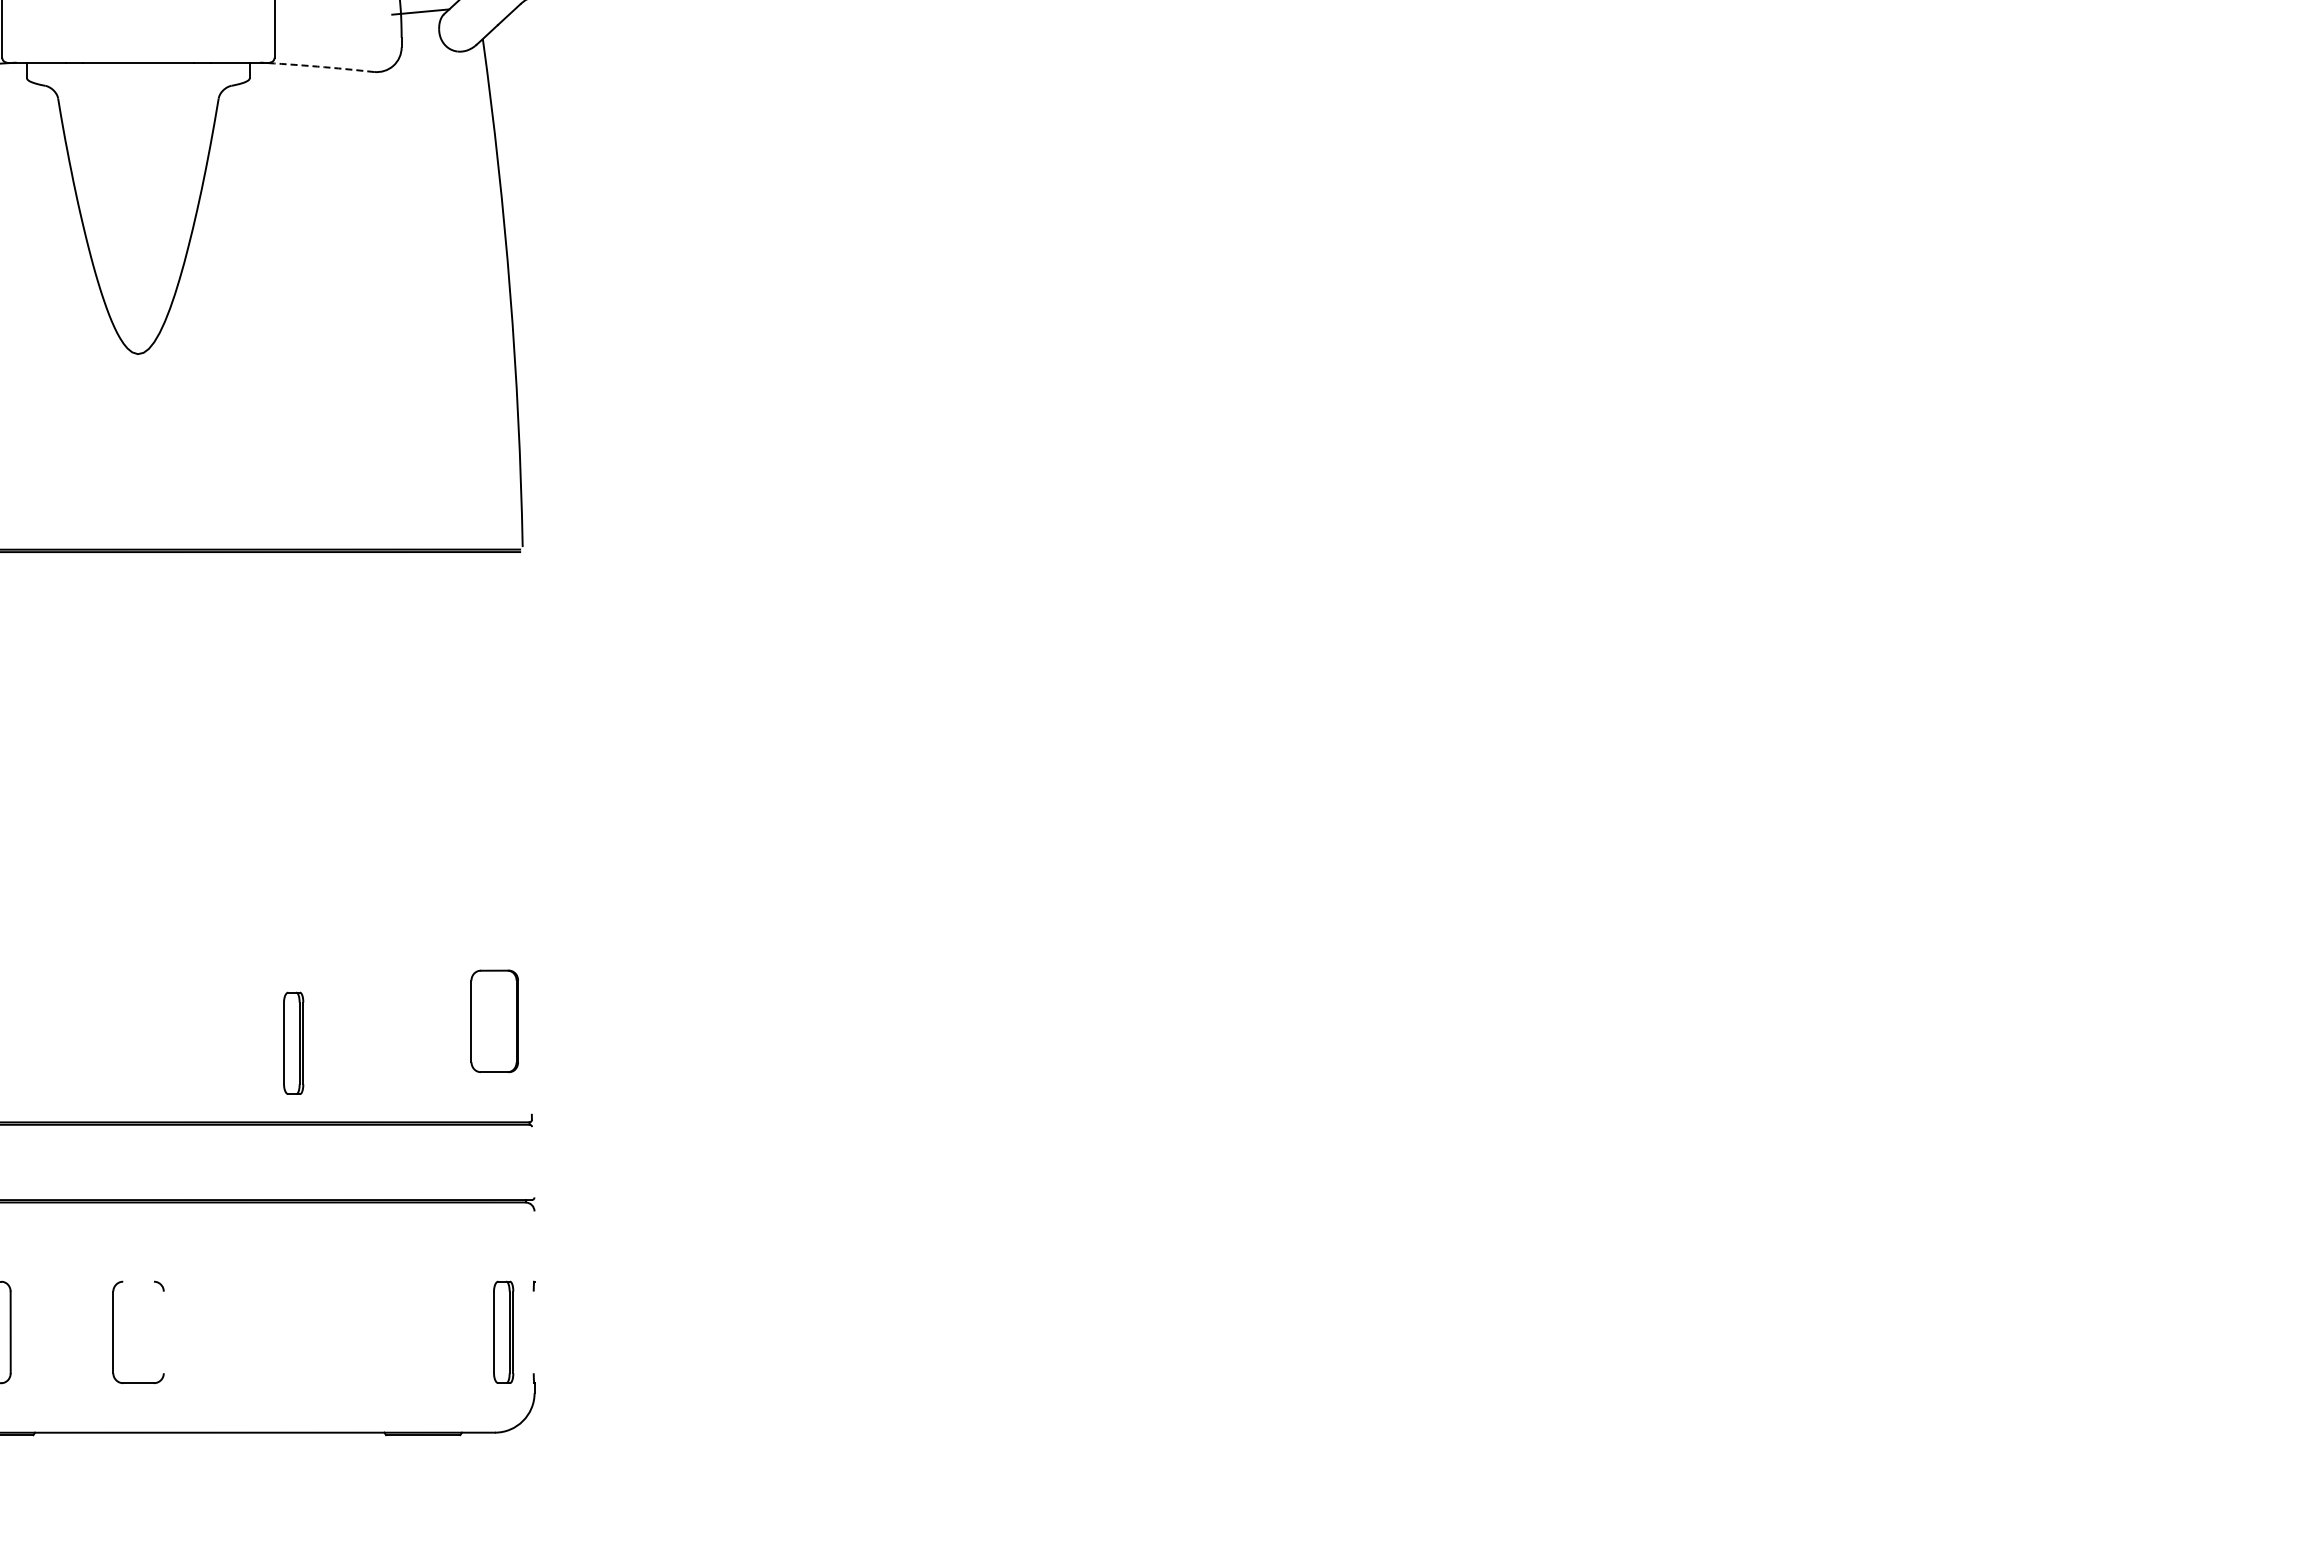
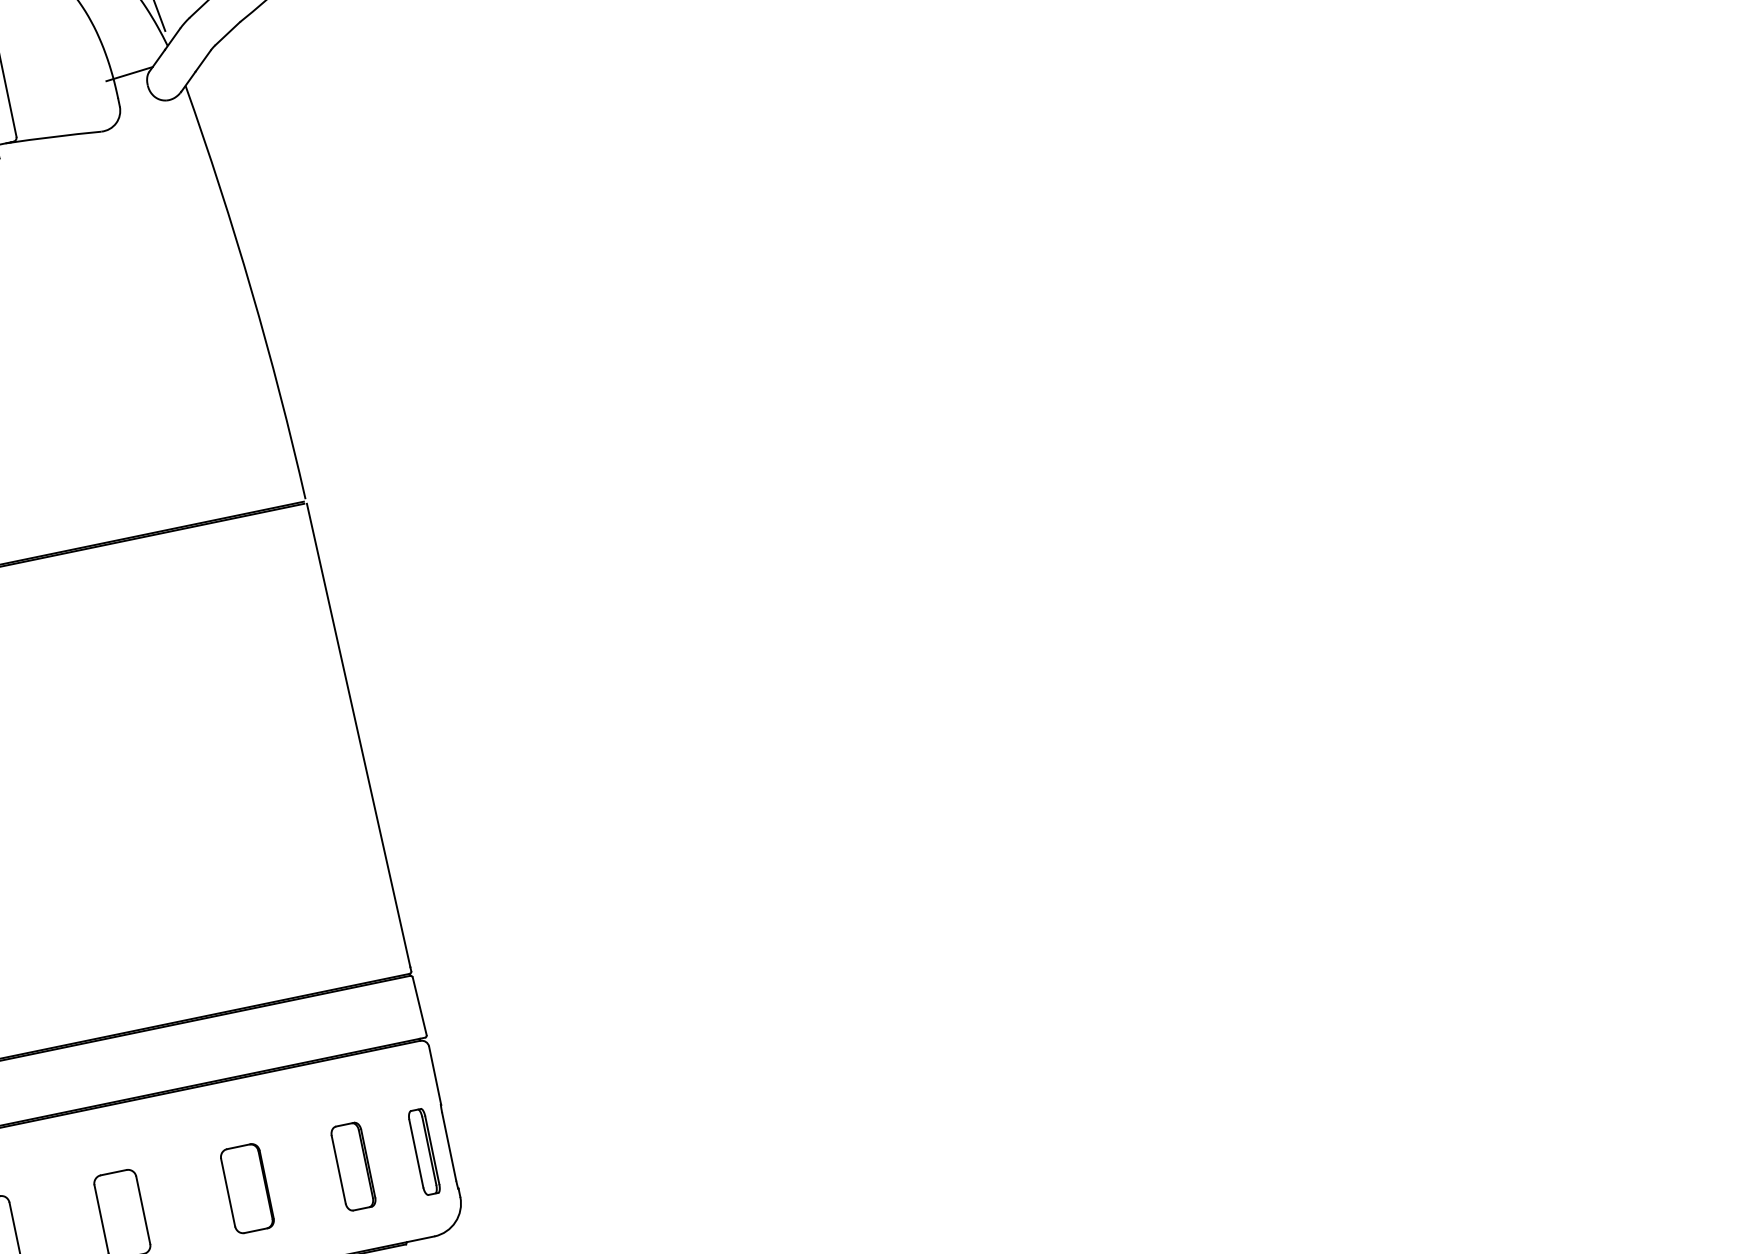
arc: (317, 66) -> (53, 136), dashed -> solid
line: (527, 833) -> (358, 735), added
part: (494, 1020) -> (247, 1187), moved
part: (293, 1042) -> (200, 948), removed
line: (533, 1162) -> (419, 1006), added
line: (534, 1246) -> (435, 1075), added
line: (138, 1281) -> (113, 1172), added
part: (417, 1331) -> (352, 1166), added
line: (163, 1332) -> (142, 1210), added
line: (533, 1332) -> (449, 1147), added

